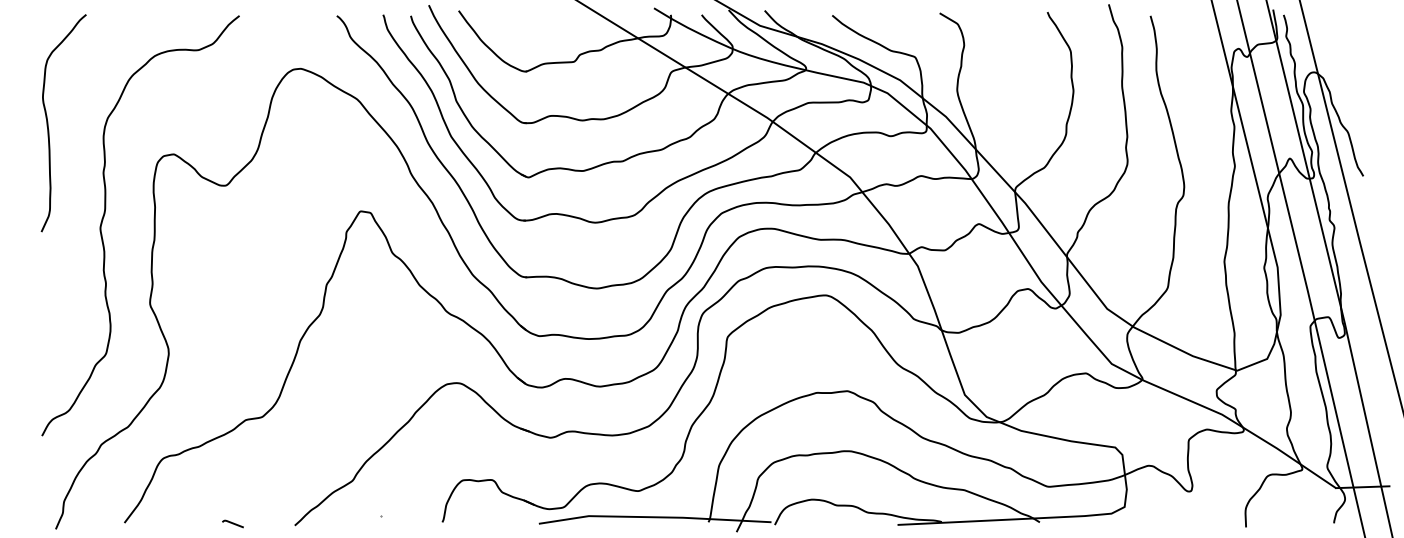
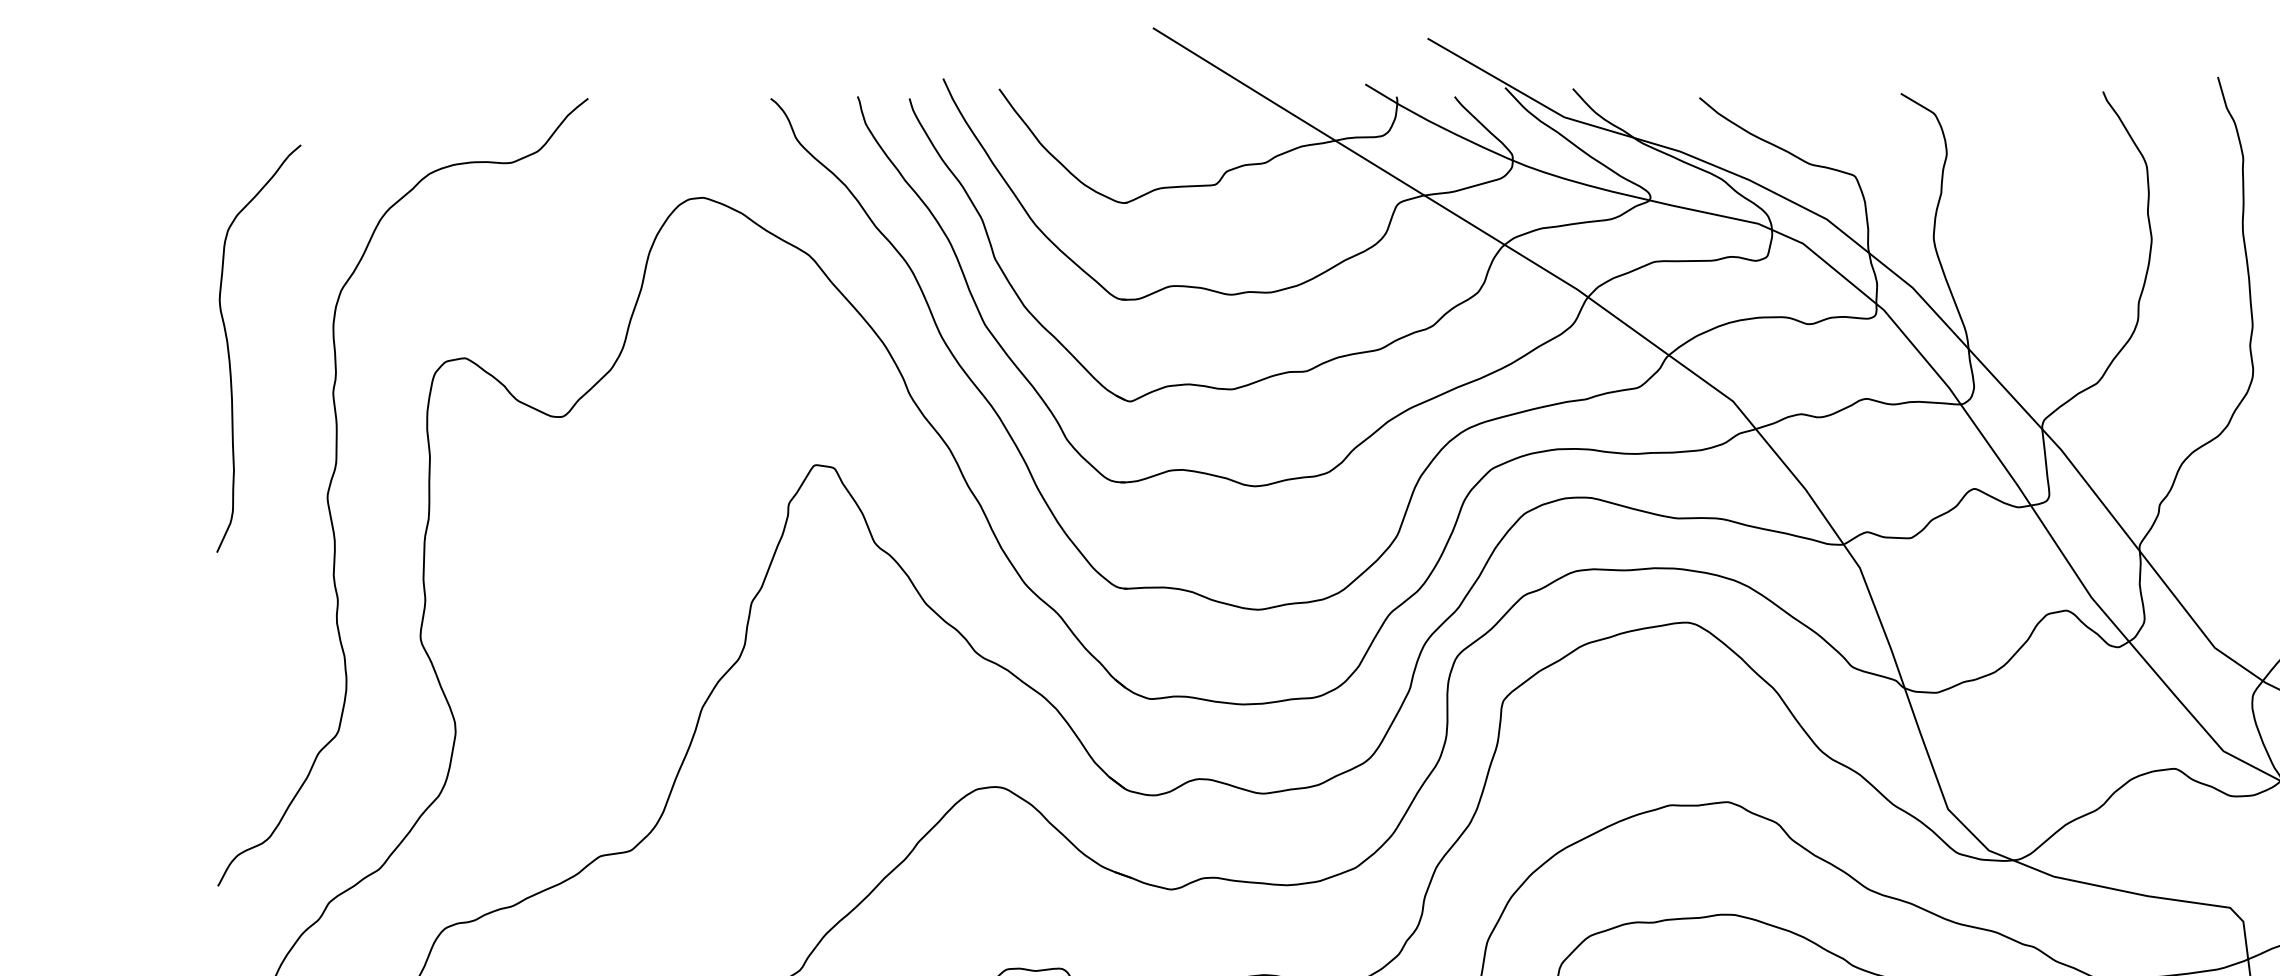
curve: (48, 123) -> (230, 349), moved

